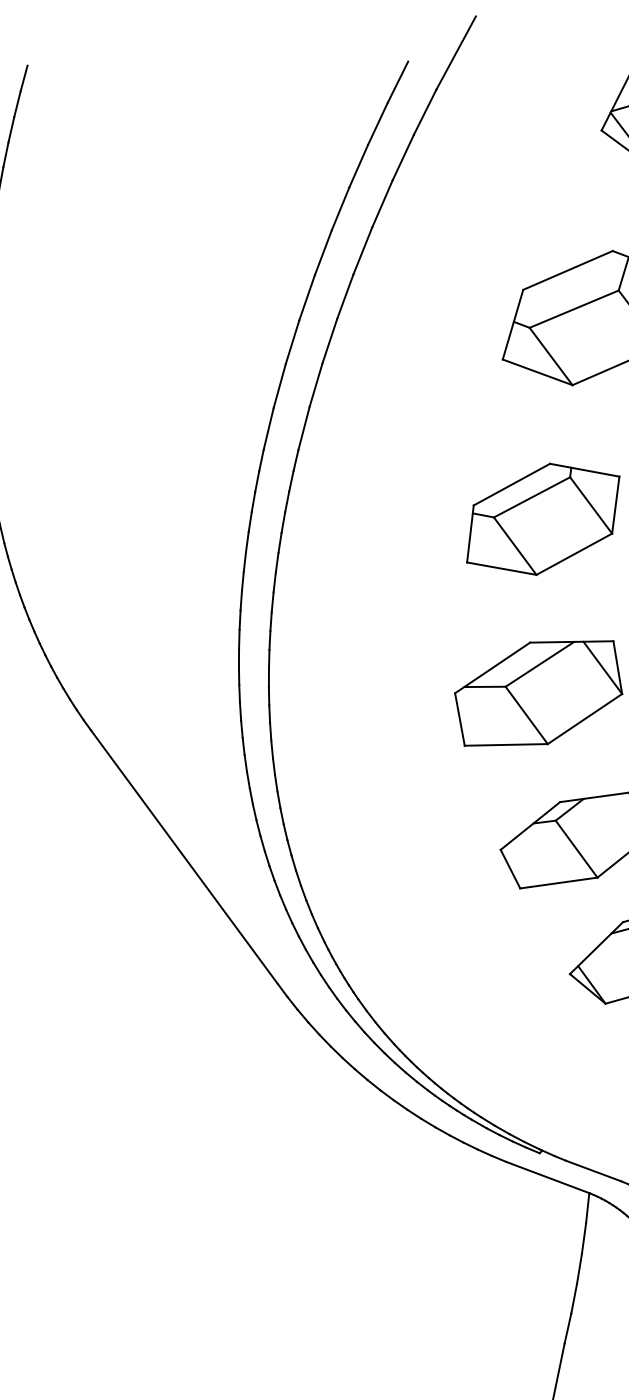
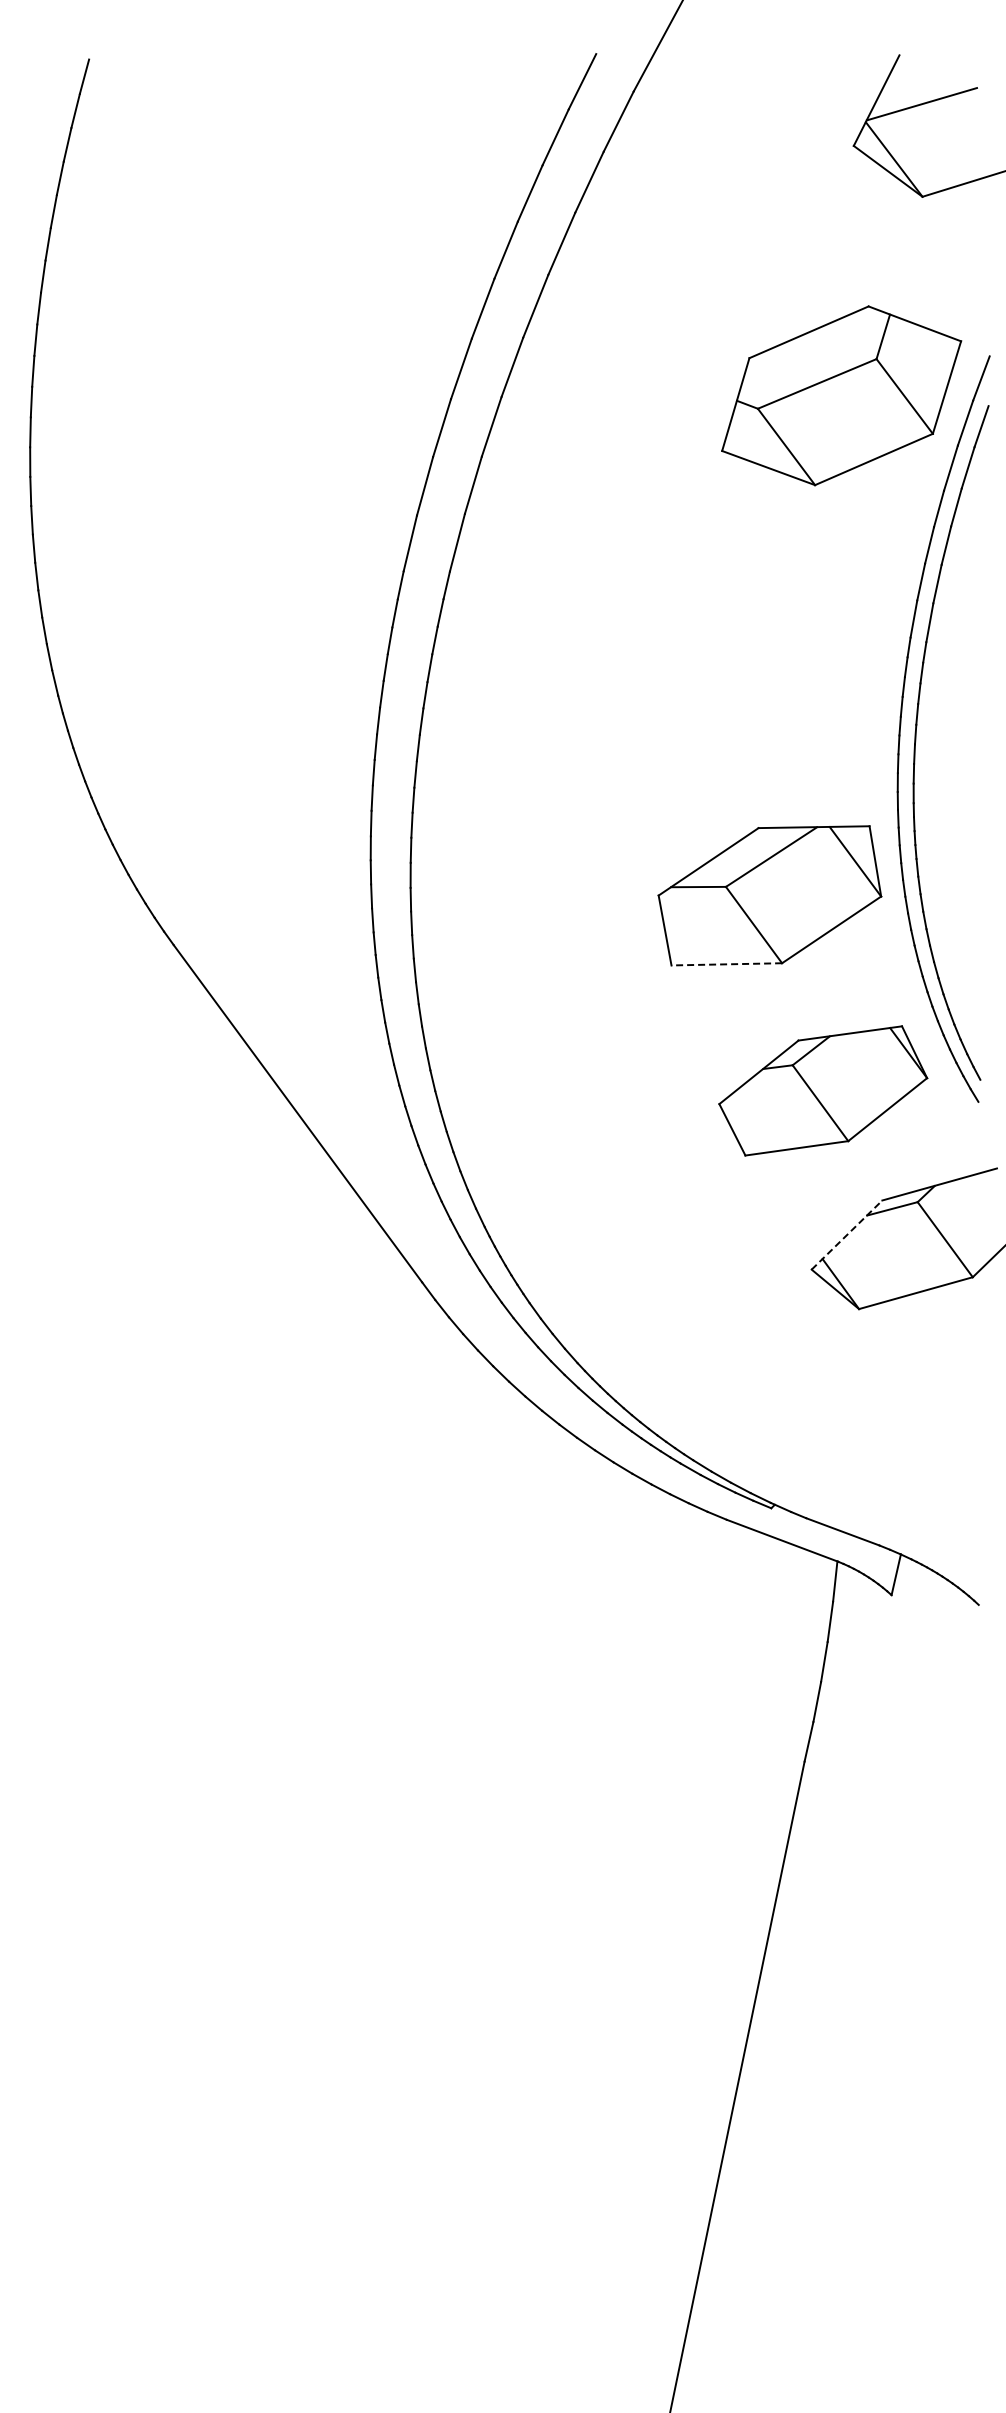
part: (542, 519) -> (775, 663), removed
line: (506, 745) -> (726, 964), solid -> dashed
line: (596, 947) -> (847, 1234), solid -> dashed

